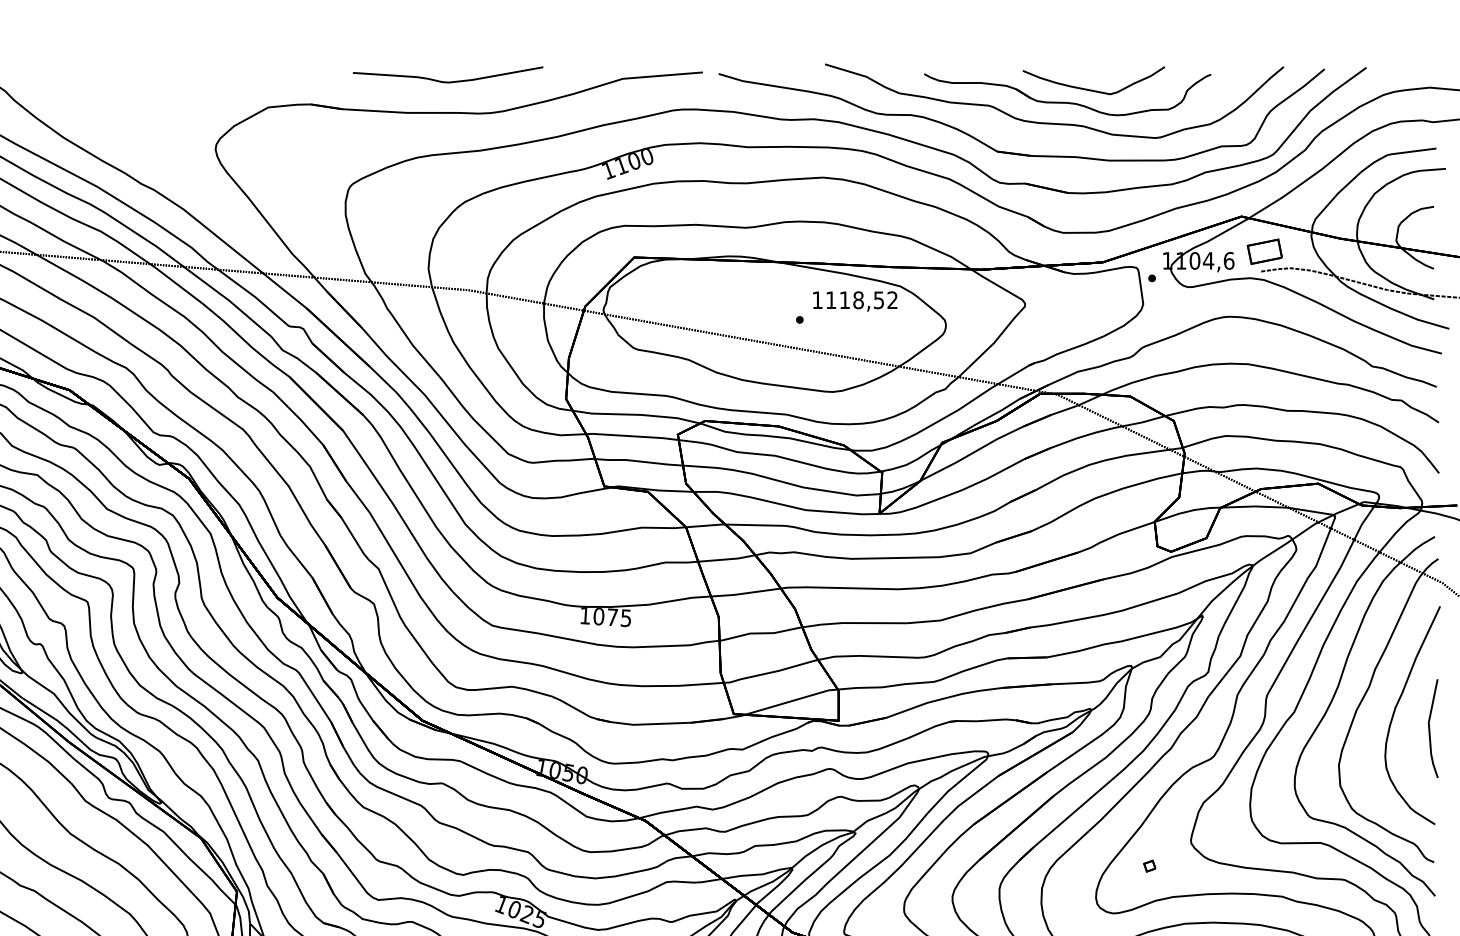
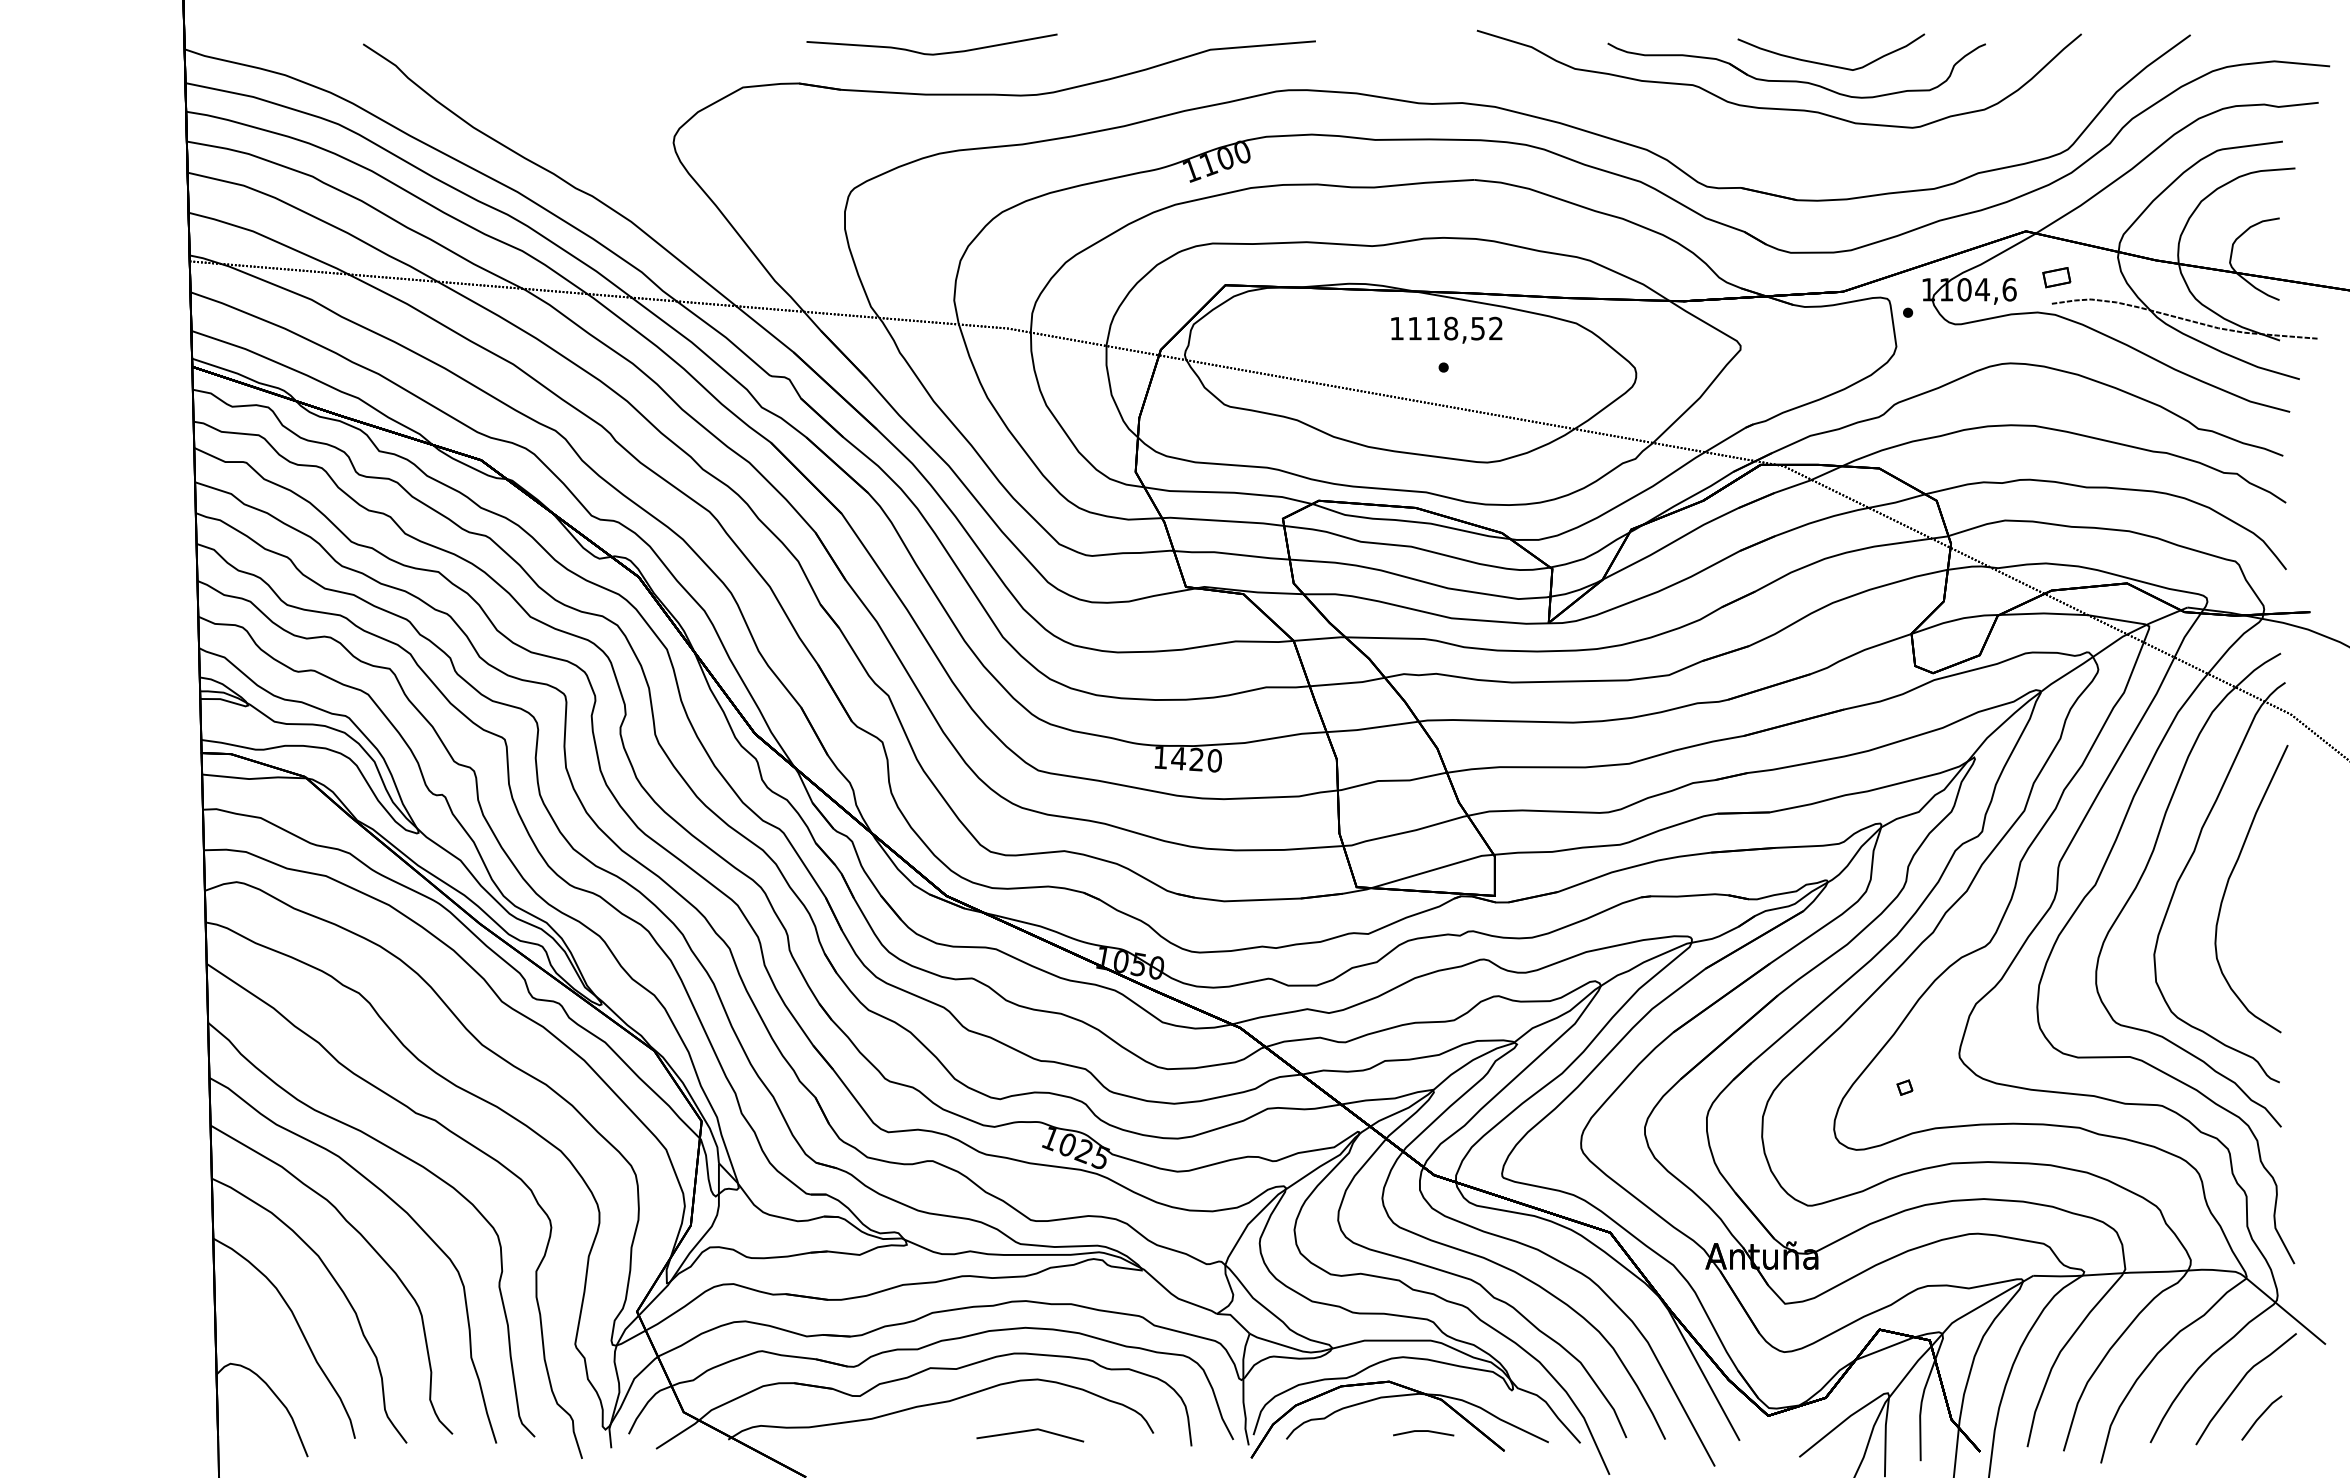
curve: (447, 81) -> (931, 53), moved
part: (1015, 152) -> (1728, 147), removed
part: (1264, 251) -> (2056, 277), size x0.6
text: (855, 300) -> (1446, 329), moved
text: (612, 617) -> (1196, 759), 1075 -> 1420
line: (1430, 728) -> (2274, 906), removed

